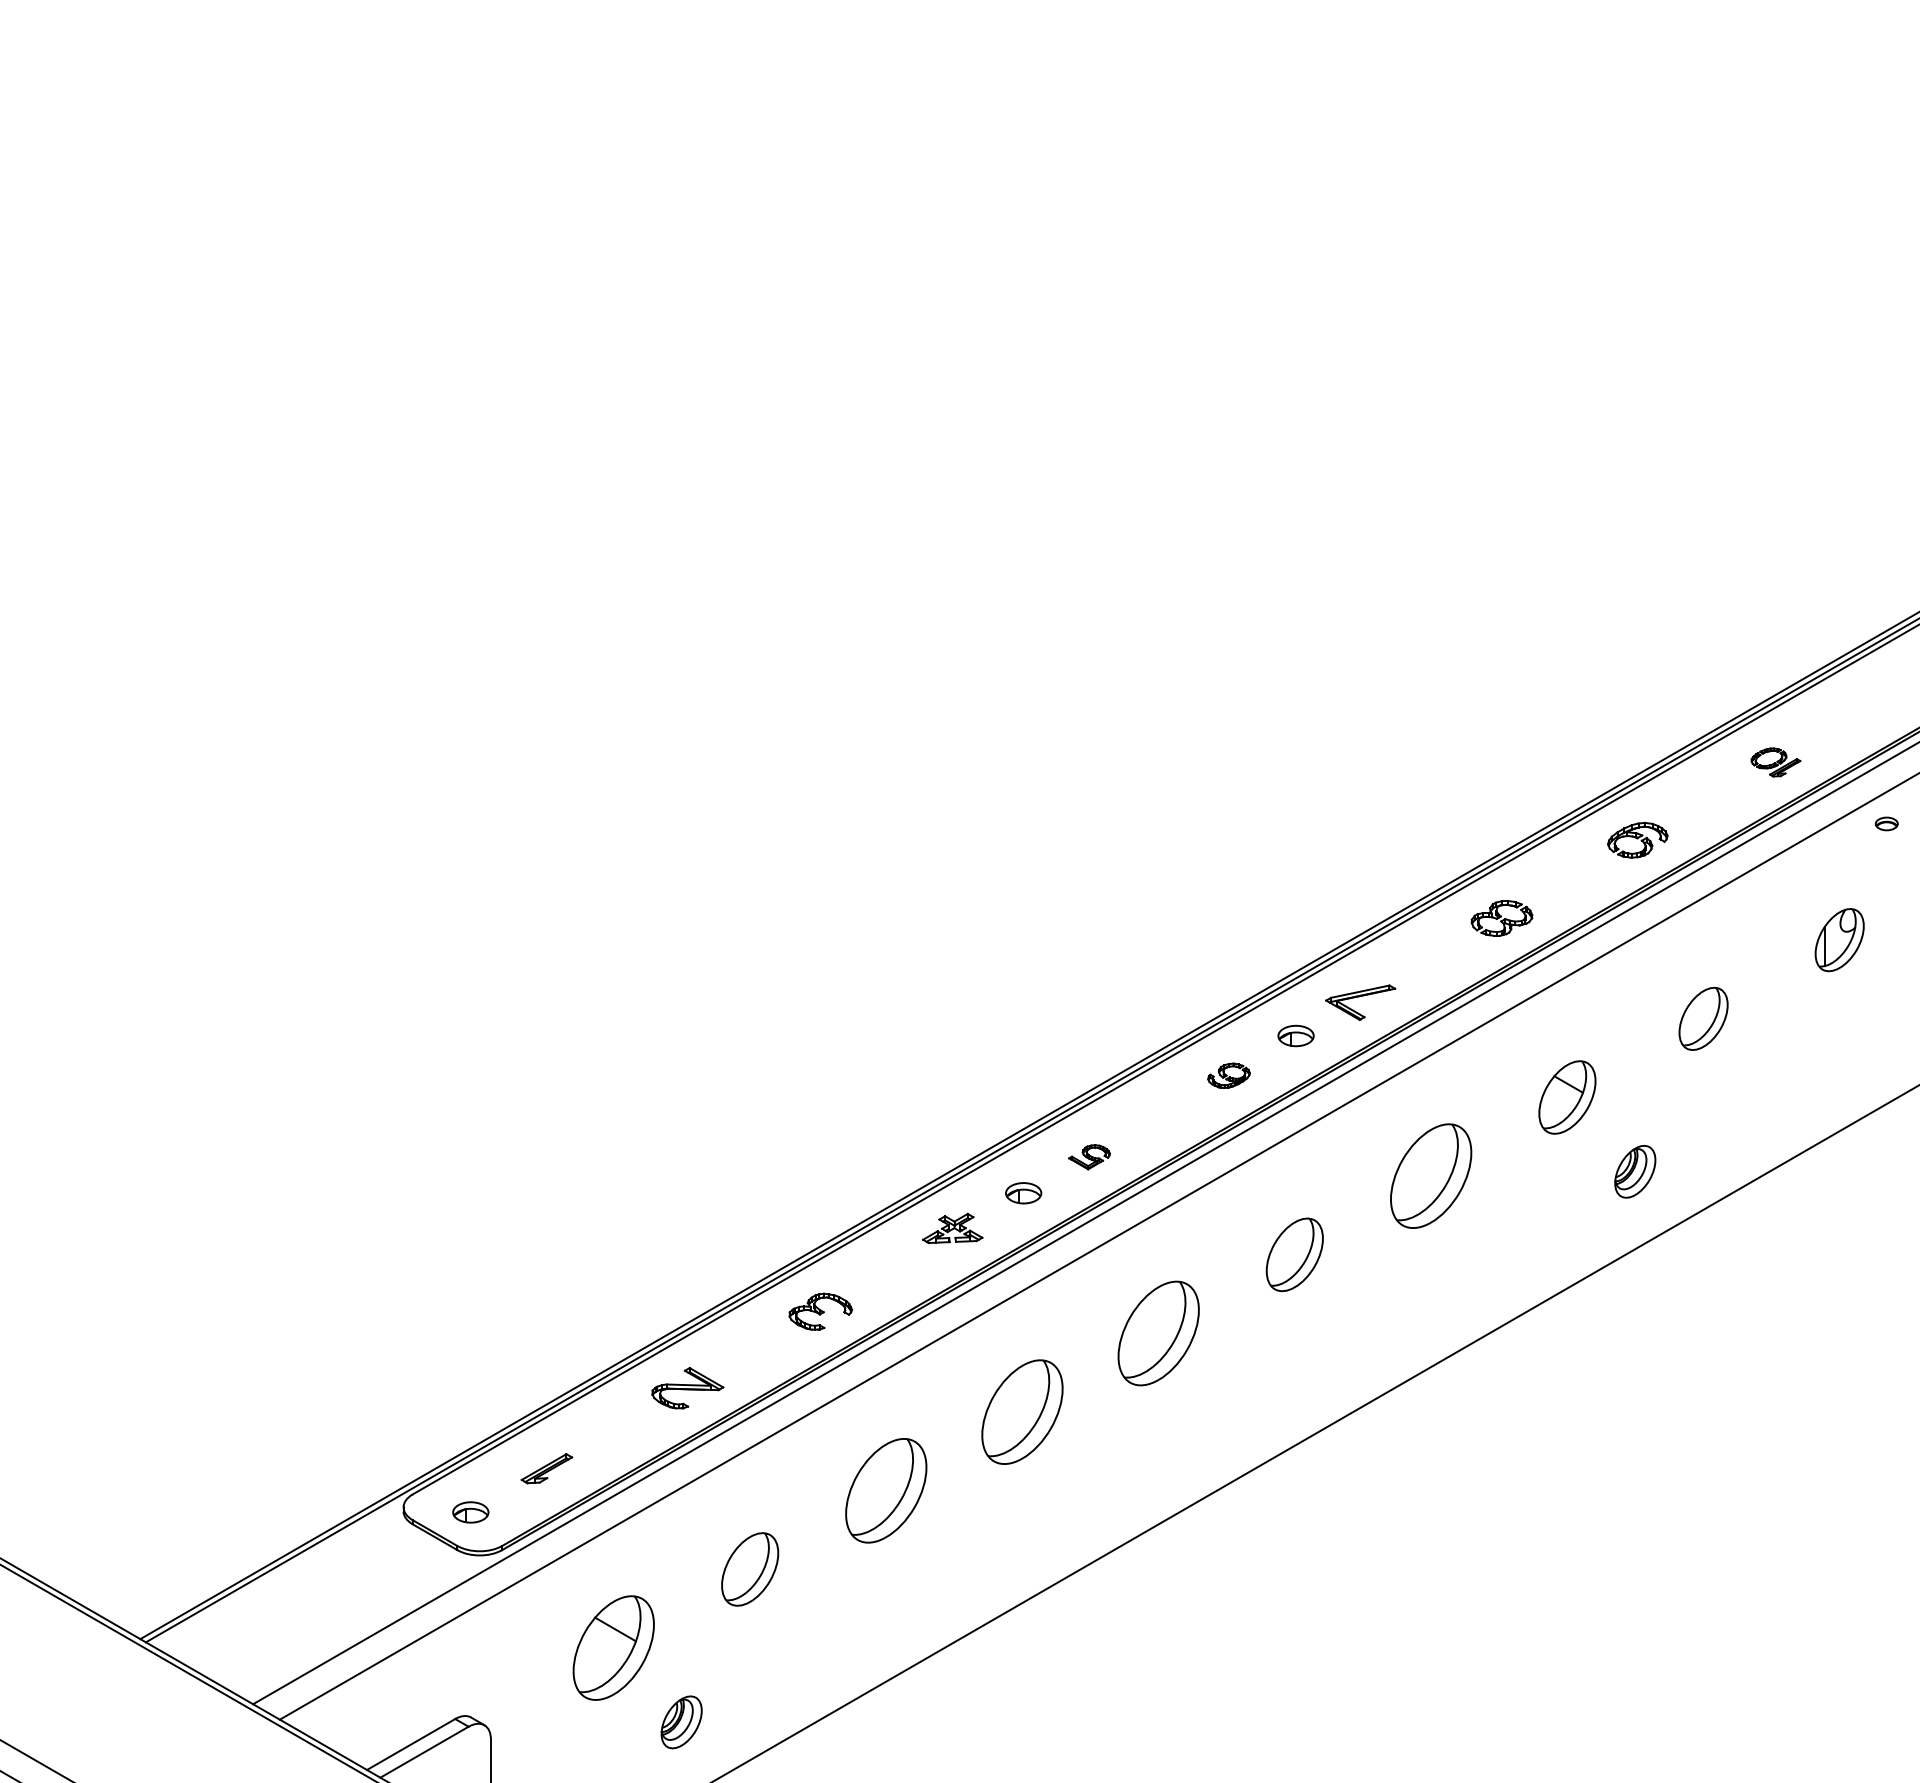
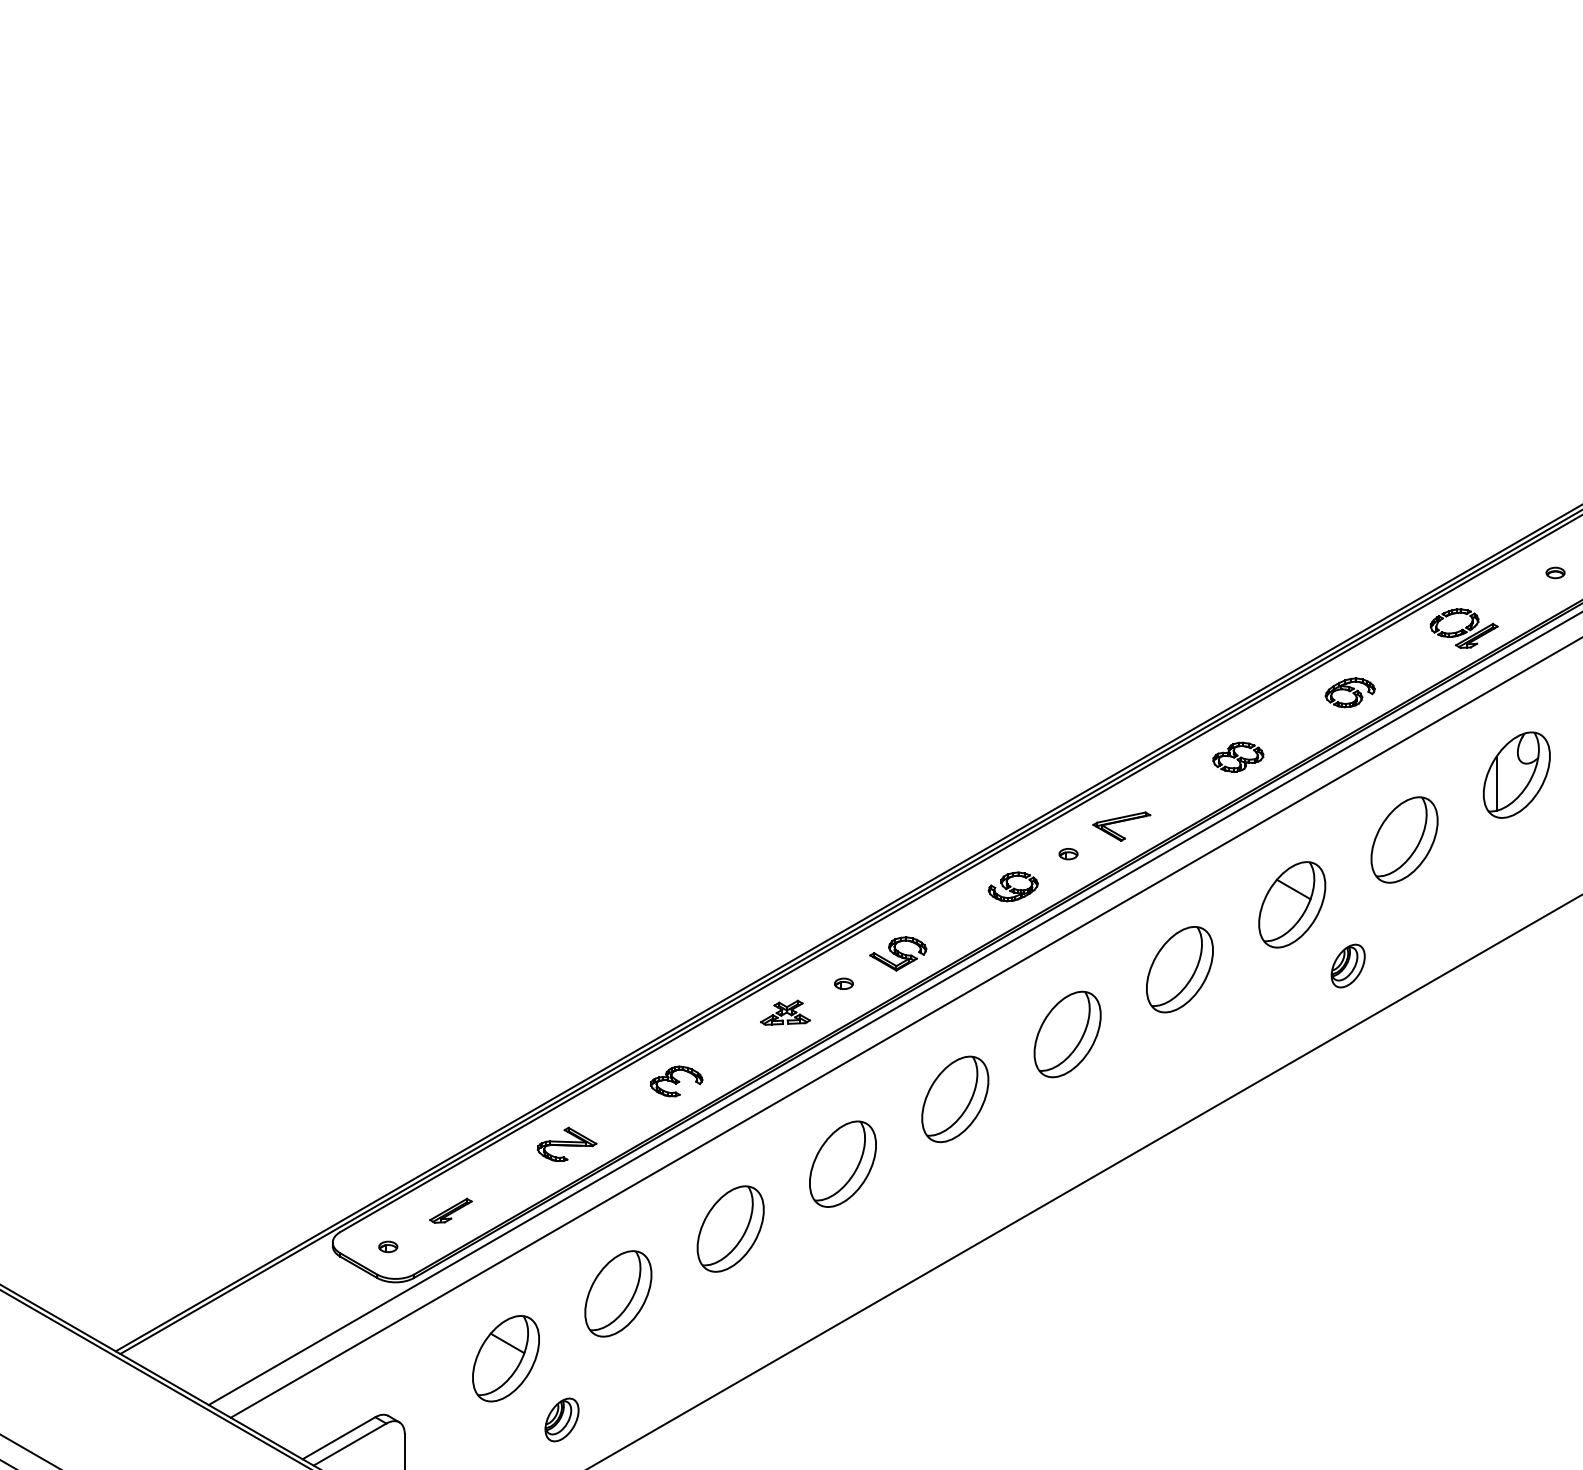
part: (1775, 762) -> (1463, 628), size x1.67
part: (1886, 823) -> (1555, 572), moved
part: (1839, 939) -> (1516, 774), size x1.67
part: (1703, 1018) -> (1404, 839), size x1.67
part: (1295, 1035) -> (1068, 853), size x0.62
part: (1228, 1075) -> (1012, 886), size x1.43
part: (1567, 1097) -> (1292, 904), size x1.43
part: (1089, 1157) -> (898, 954), size x1.67
part: (1023, 1193) -> (843, 983), size x0.62
part: (1294, 1254) -> (1067, 1034), size x1.43
part: (470, 1512) -> (387, 1246), size x0.62
part: (750, 1569) -> (618, 1293), size x1.43

